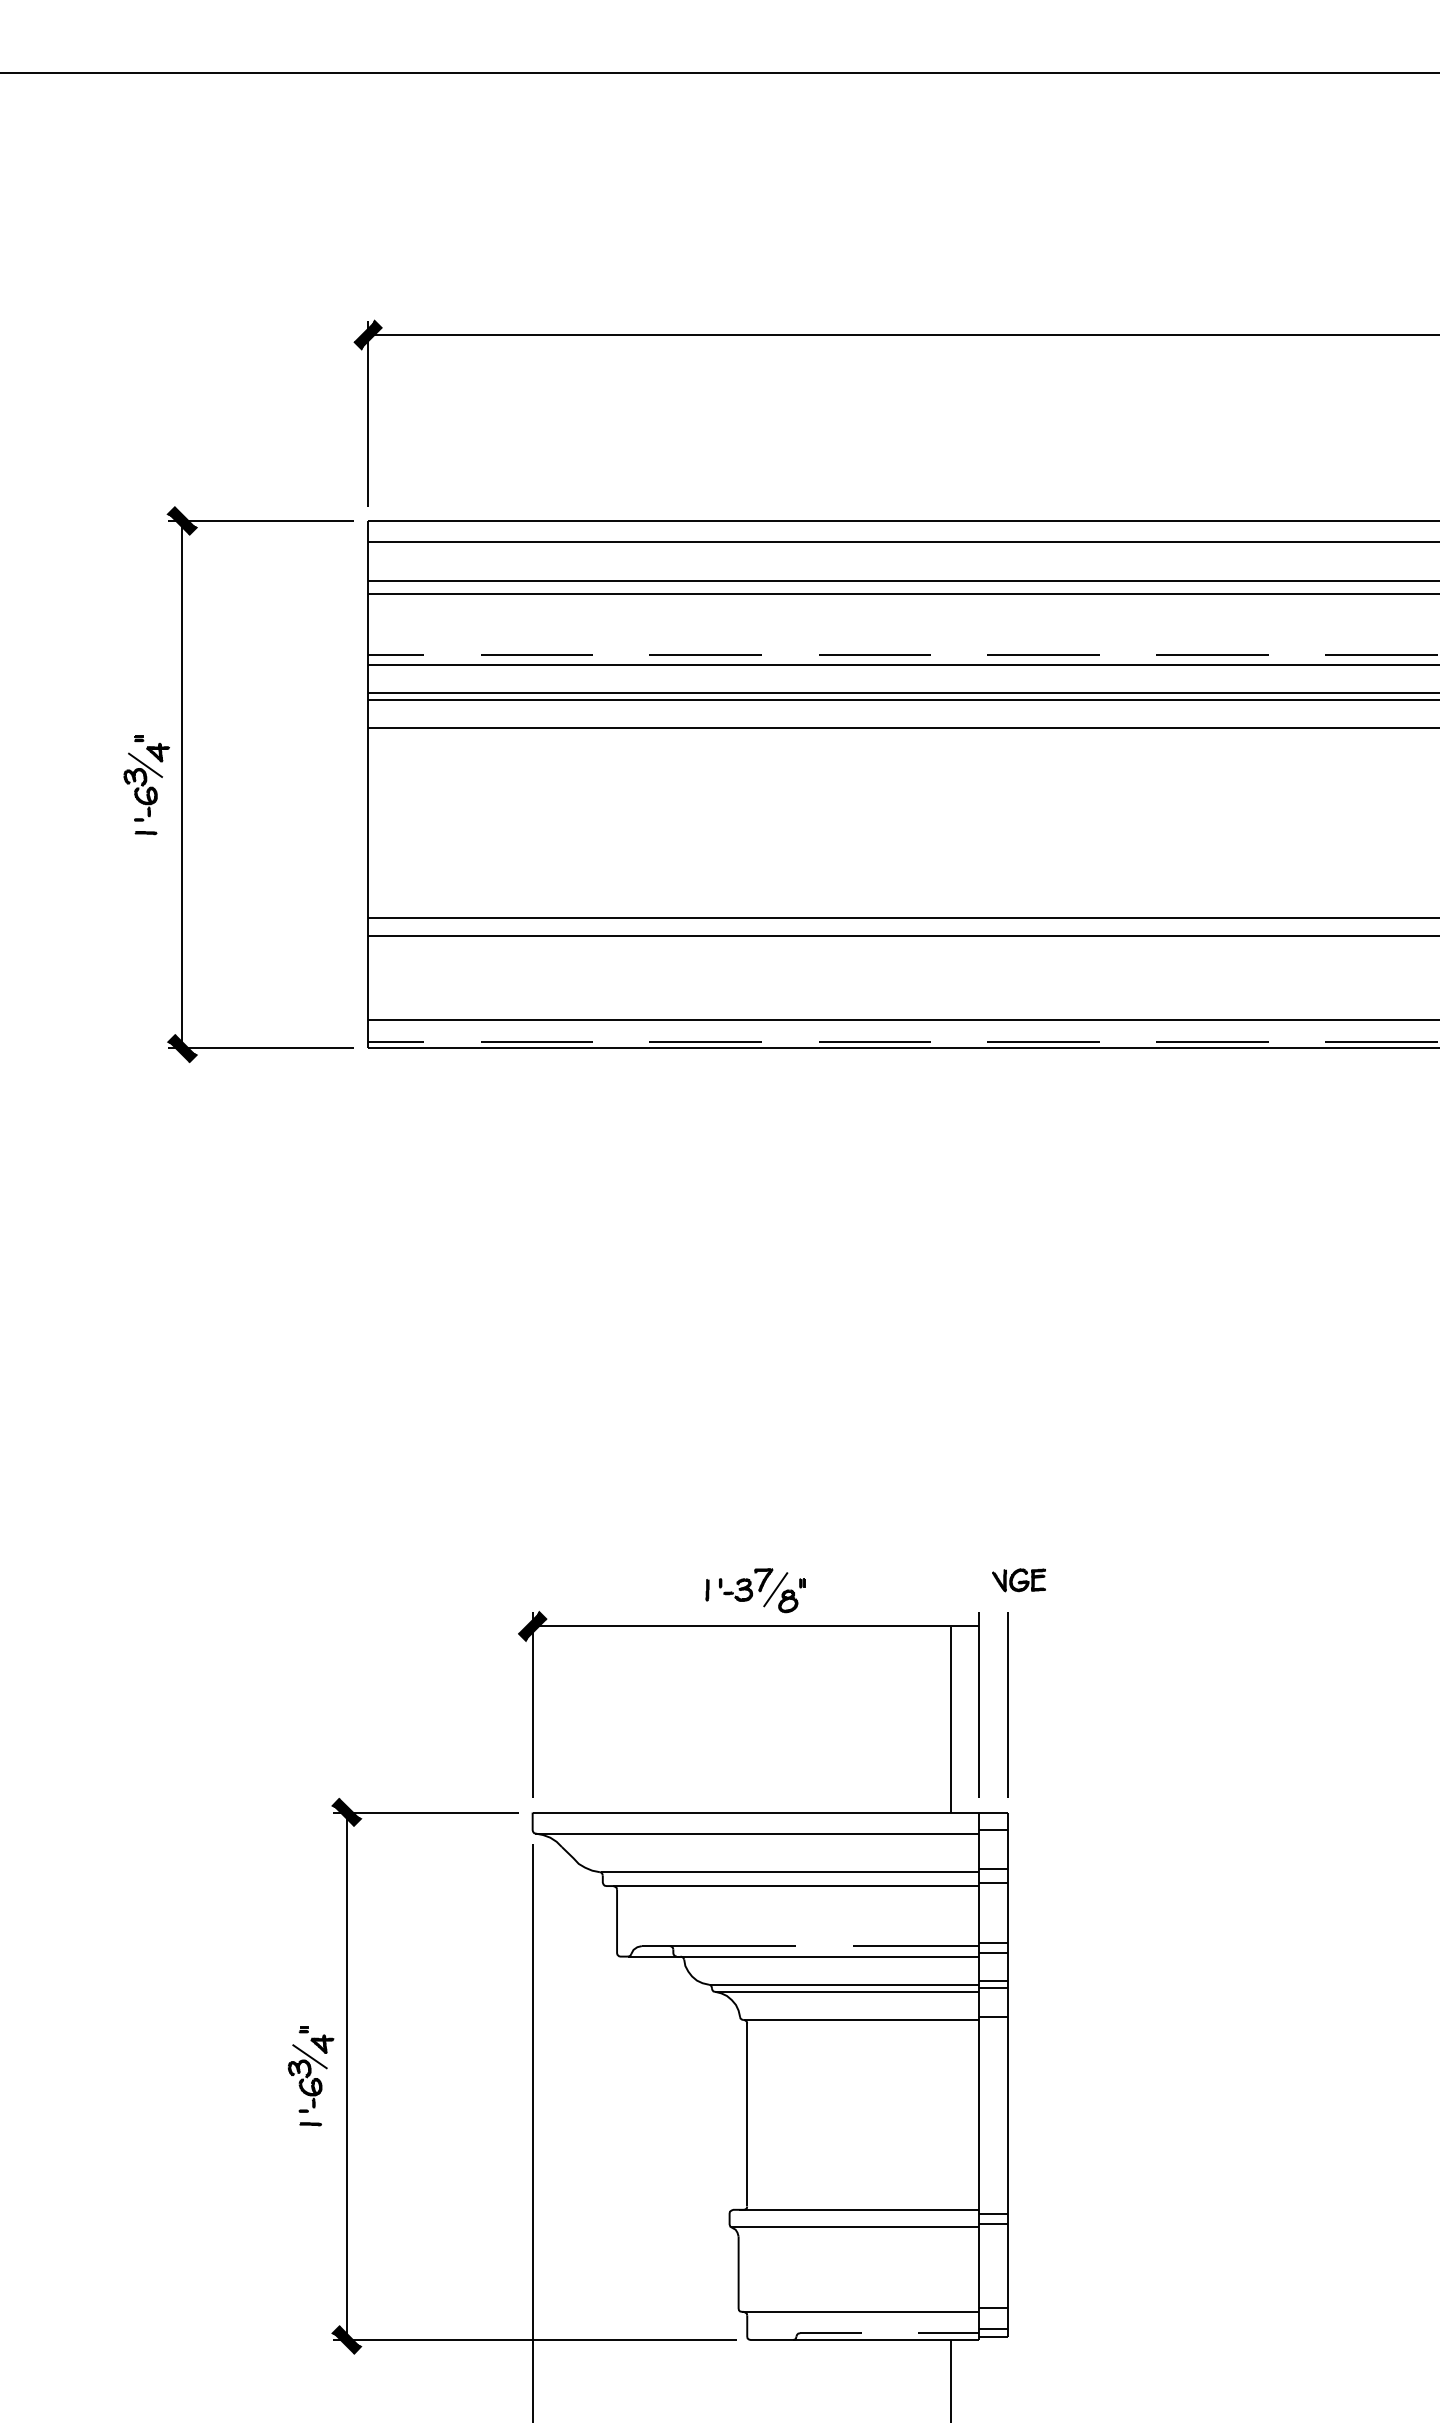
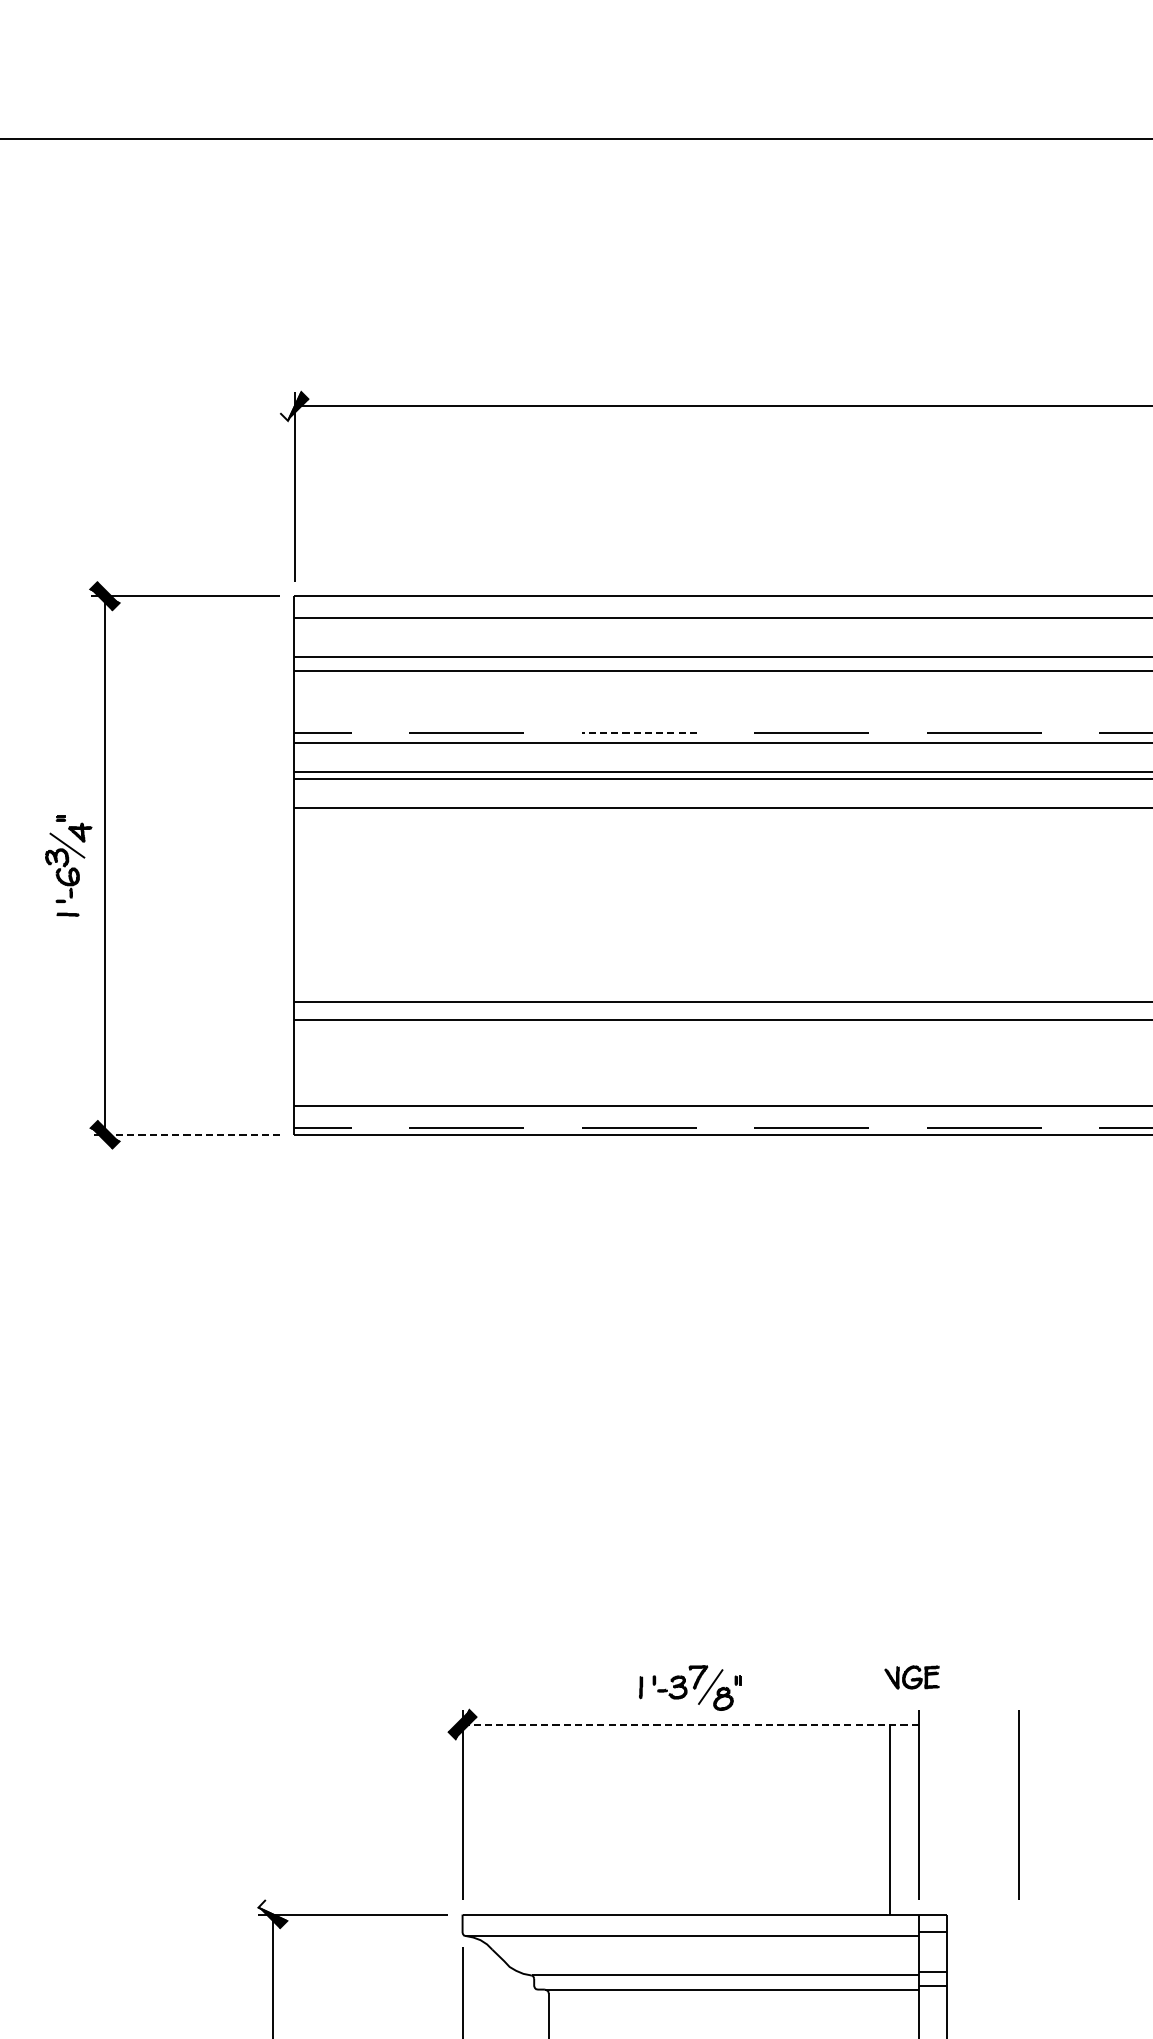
fill: (364, 335) -> (290, 406), removed
line: (705, 654) -> (638, 732), solid -> dashed
line: (261, 1048) -> (185, 1134), solid -> dashed
part: (1018, 1580) -> (911, 1677), moved
line: (756, 1626) -> (691, 1724), solid -> dashed
line: (1007, 1704) -> (1018, 1804), moved
fill: (346, 1808) -> (272, 1910), removed

